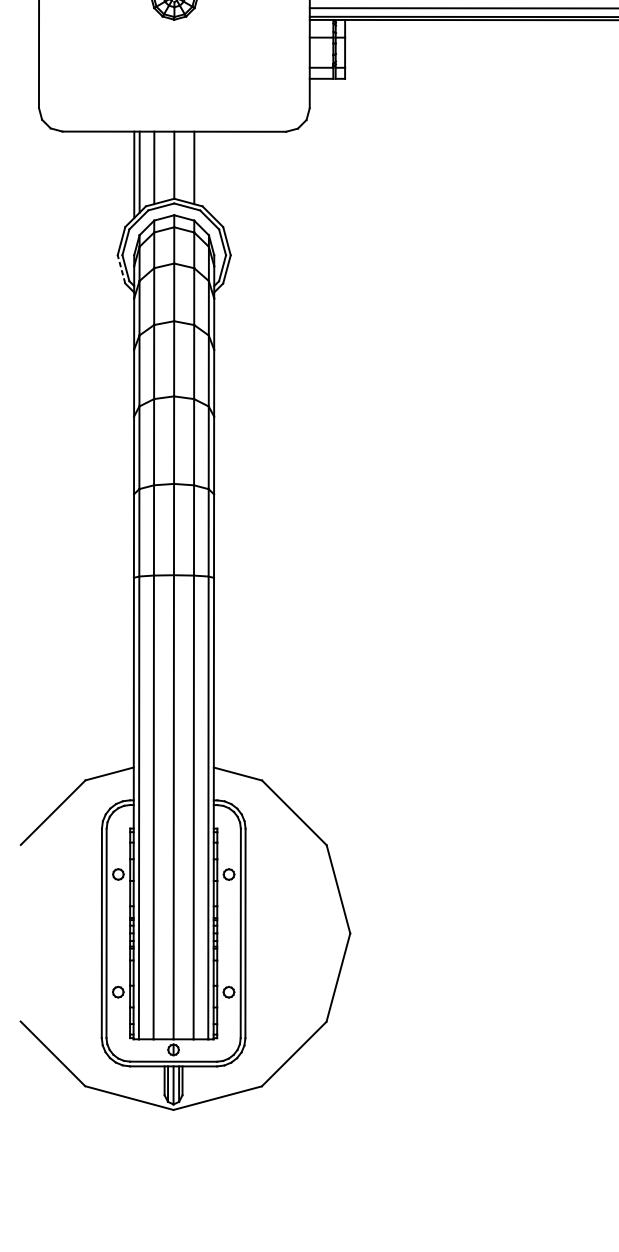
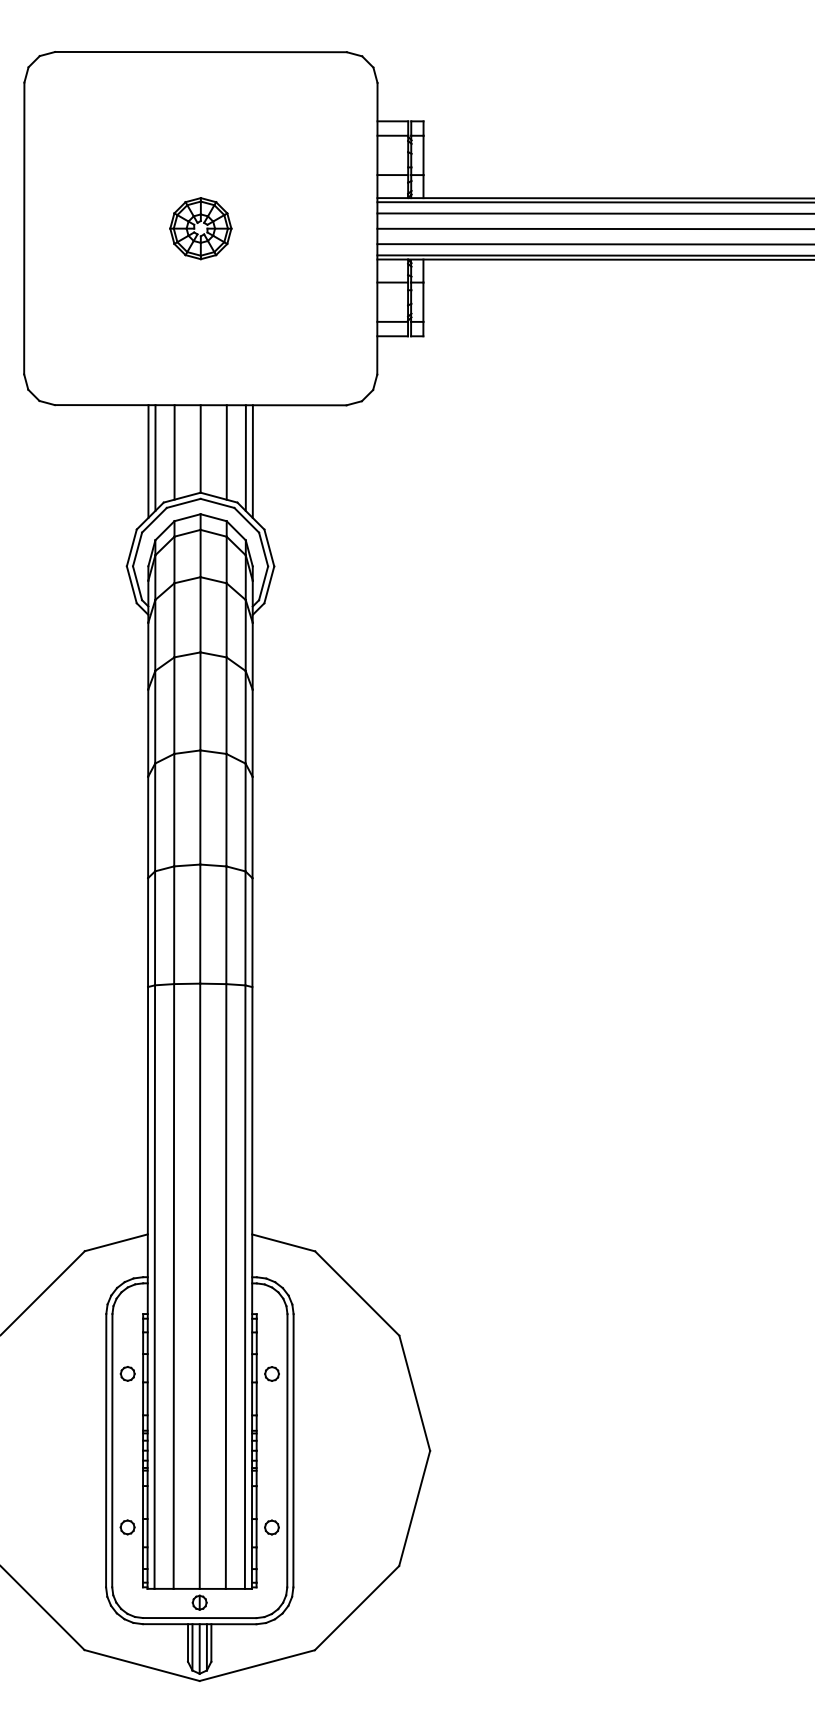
line: (208, 171) -> (245, 457), added
line: (214, 174) -> (252, 461), added
line: (121, 269) -> (131, 584), dashed -> solid

